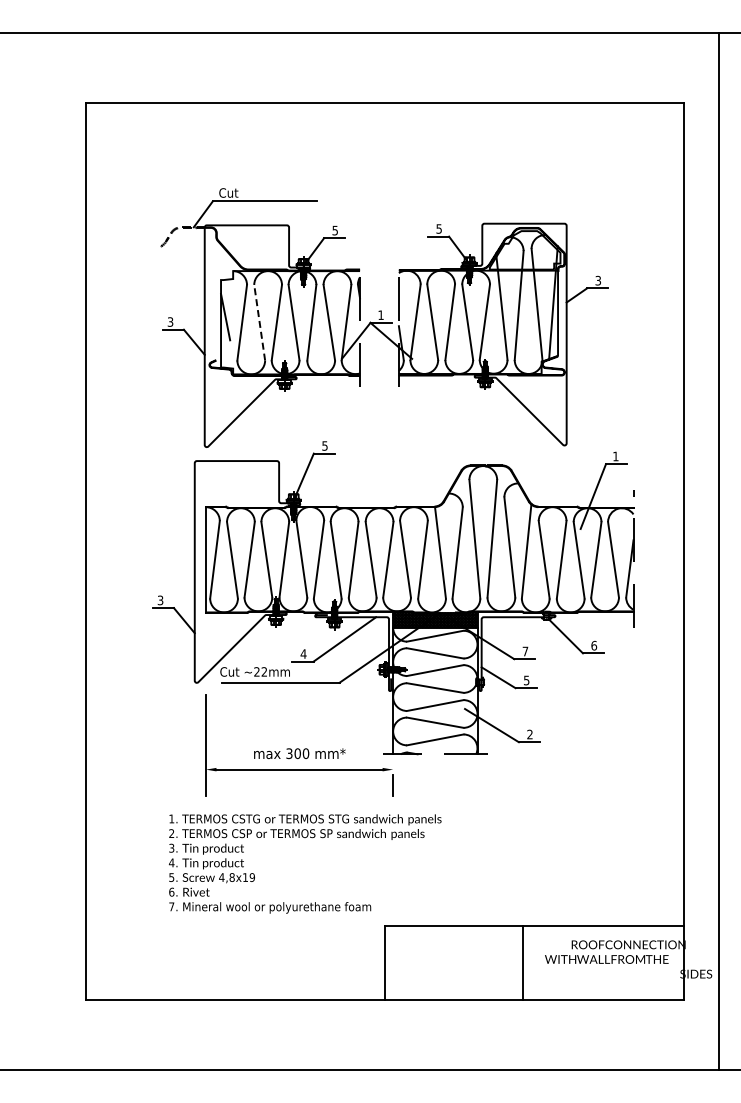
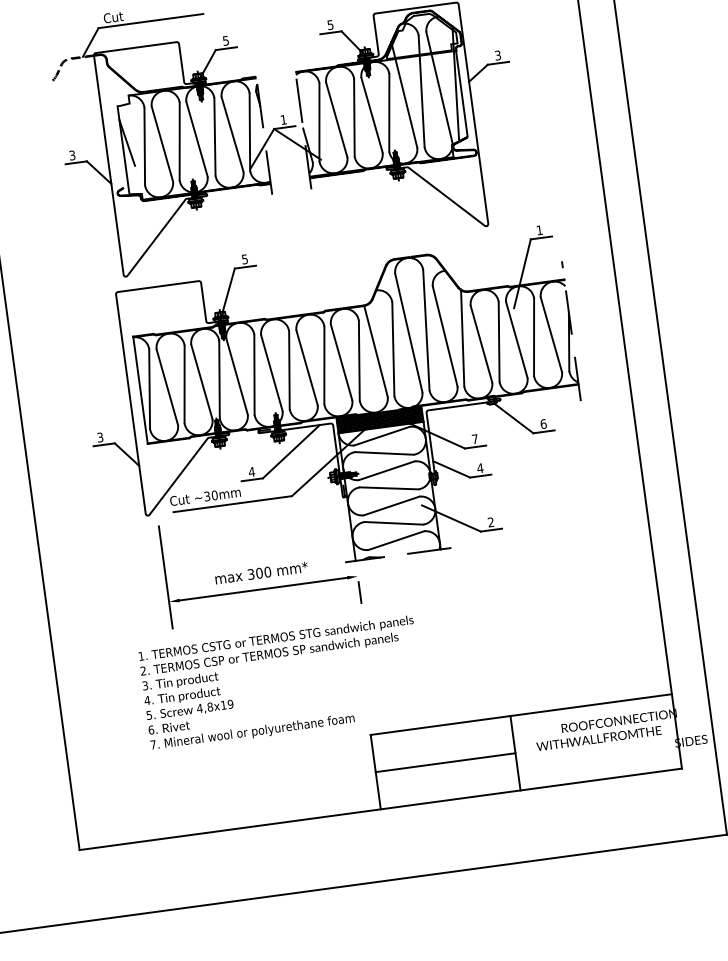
line: (259, 322) -> (162, 143), dashed -> solid
text: (260, 671) -> (210, 495), ~22mm -> ~30mm
text: (526, 680) -> (480, 468), 5 -> 4
line: (453, 962) -> (444, 762), added

